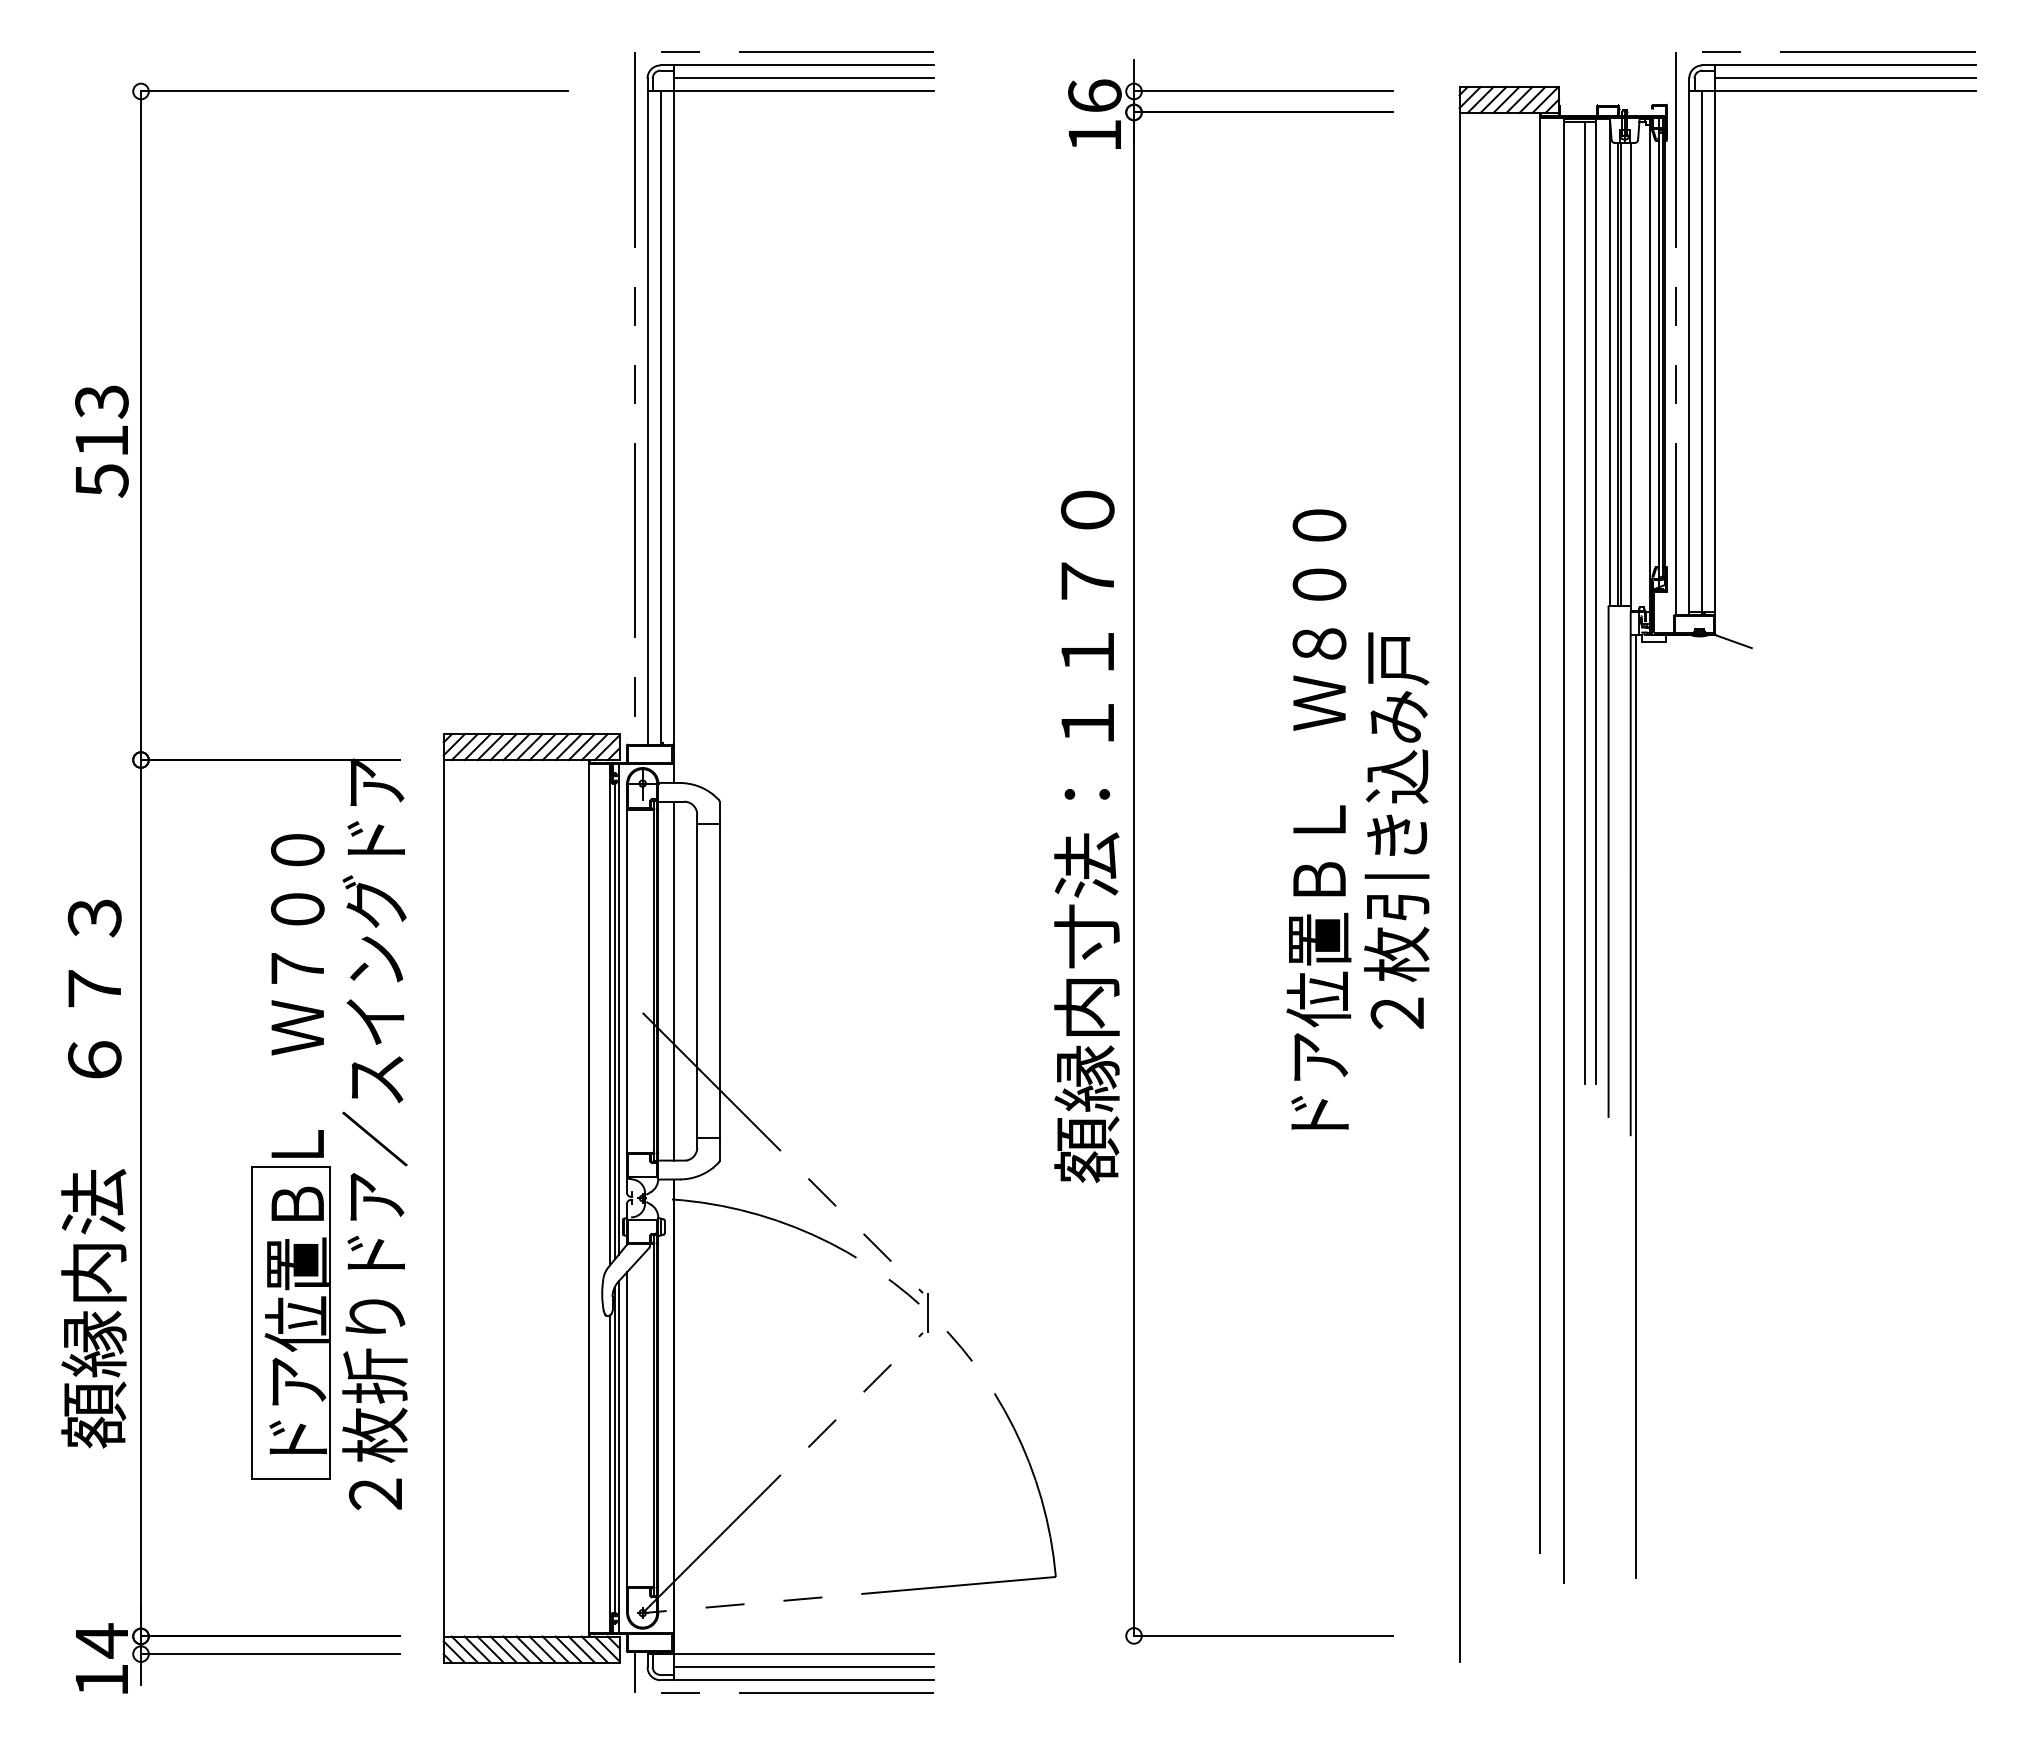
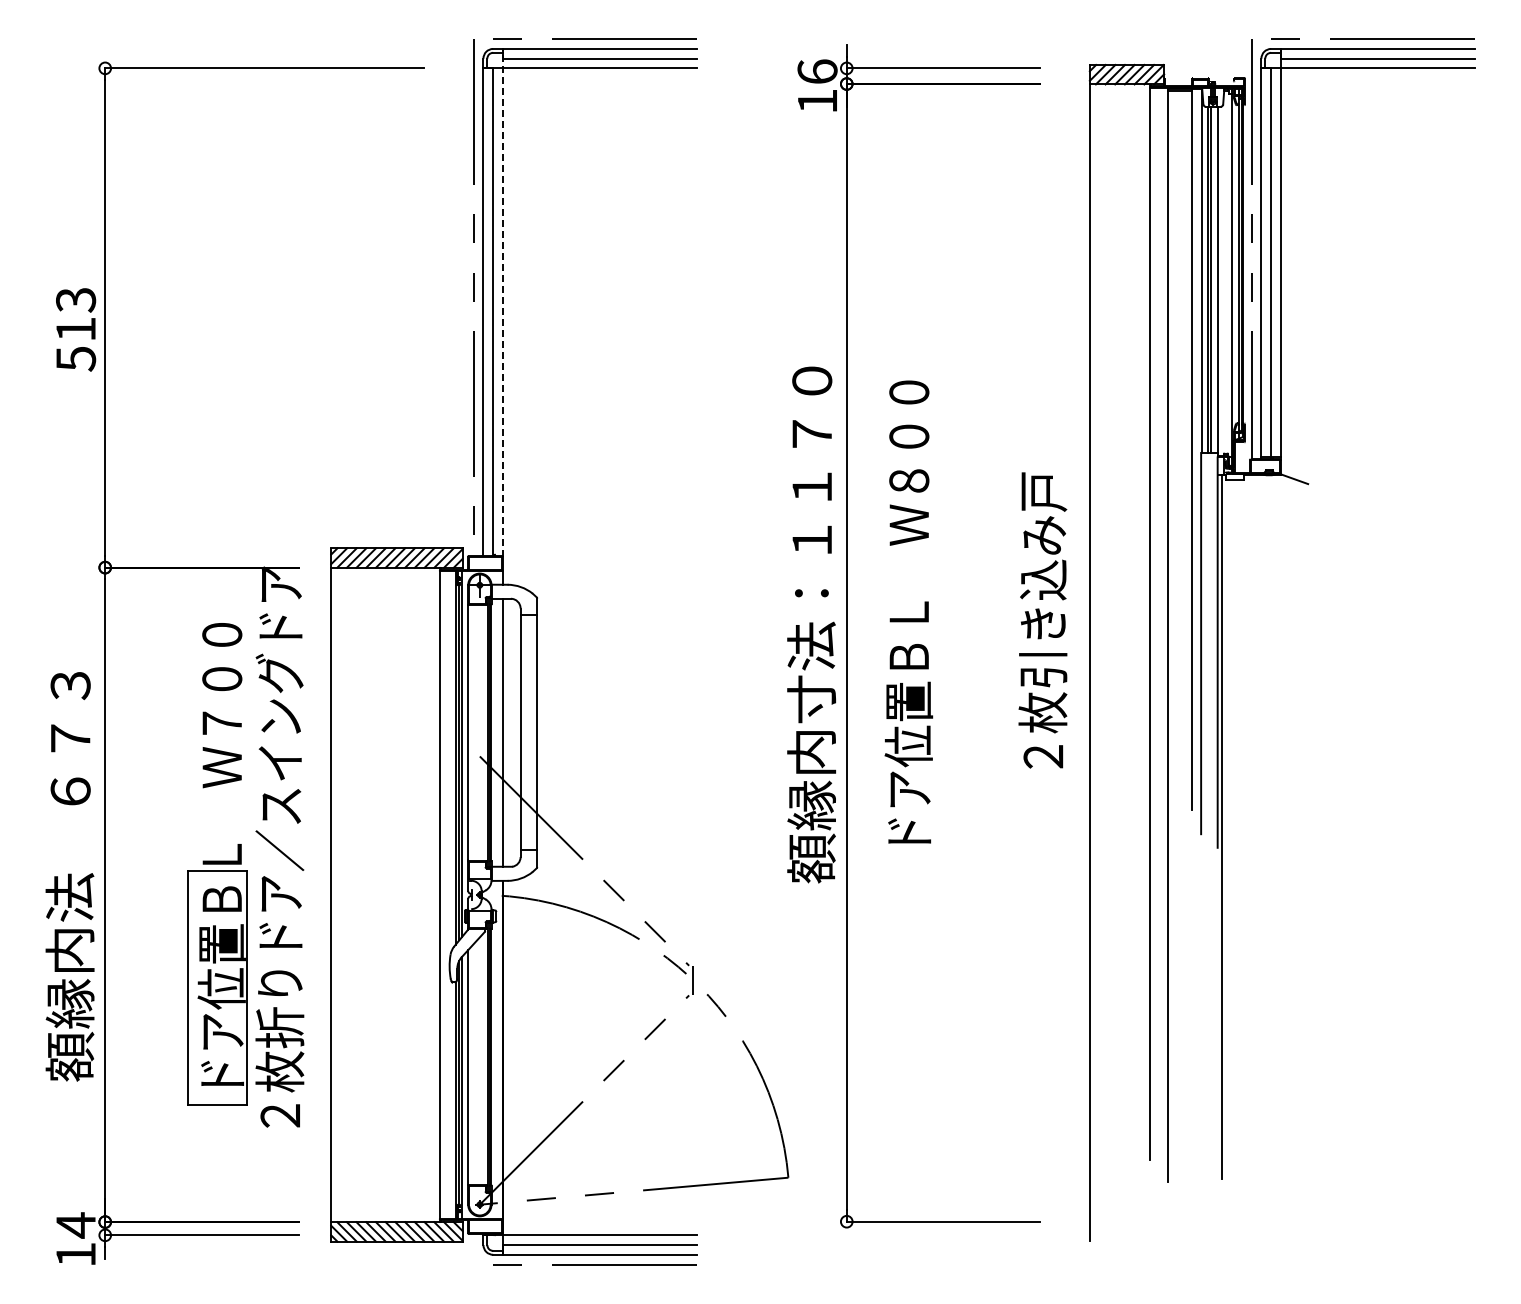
line: (673, 404) -> (502, 302), solid -> dashed
line: (1584, 603) -> (1183, 450), removed
text: (1318, 818) -> (908, 611), moved
line: (634, 1671) -> (473, 1248), removed

